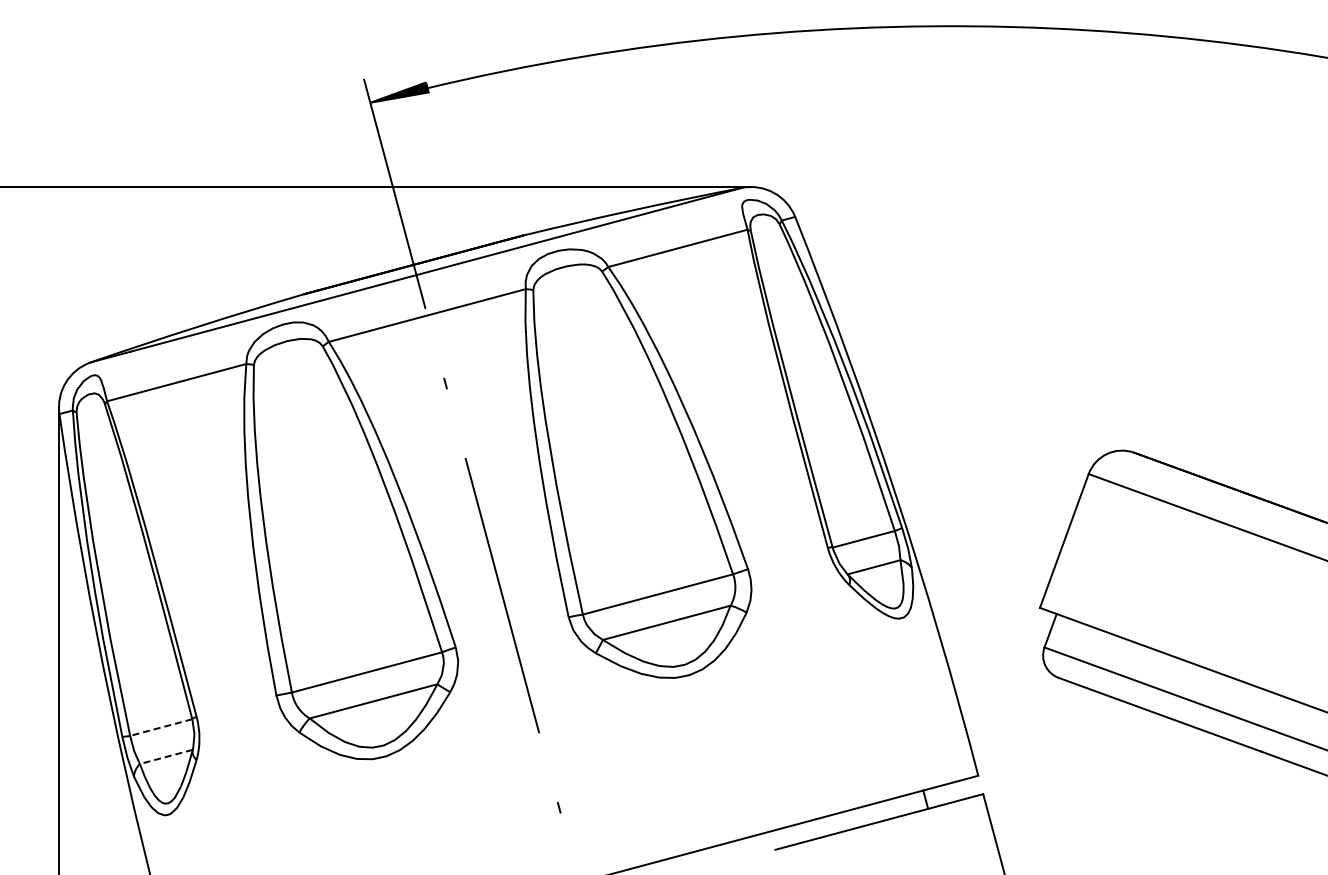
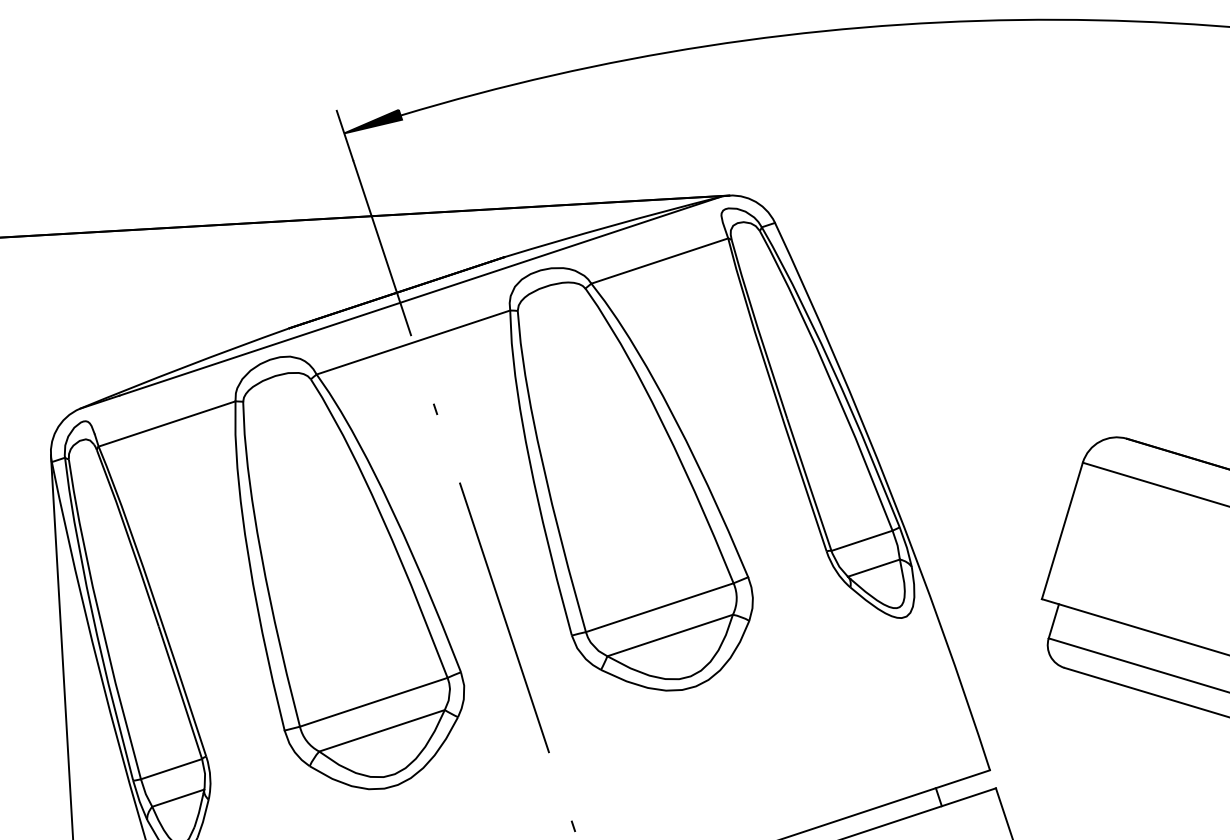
line: (160, 727) -> (170, 769), dashed -> solid
line: (165, 757) -> (177, 798), dashed -> solid

